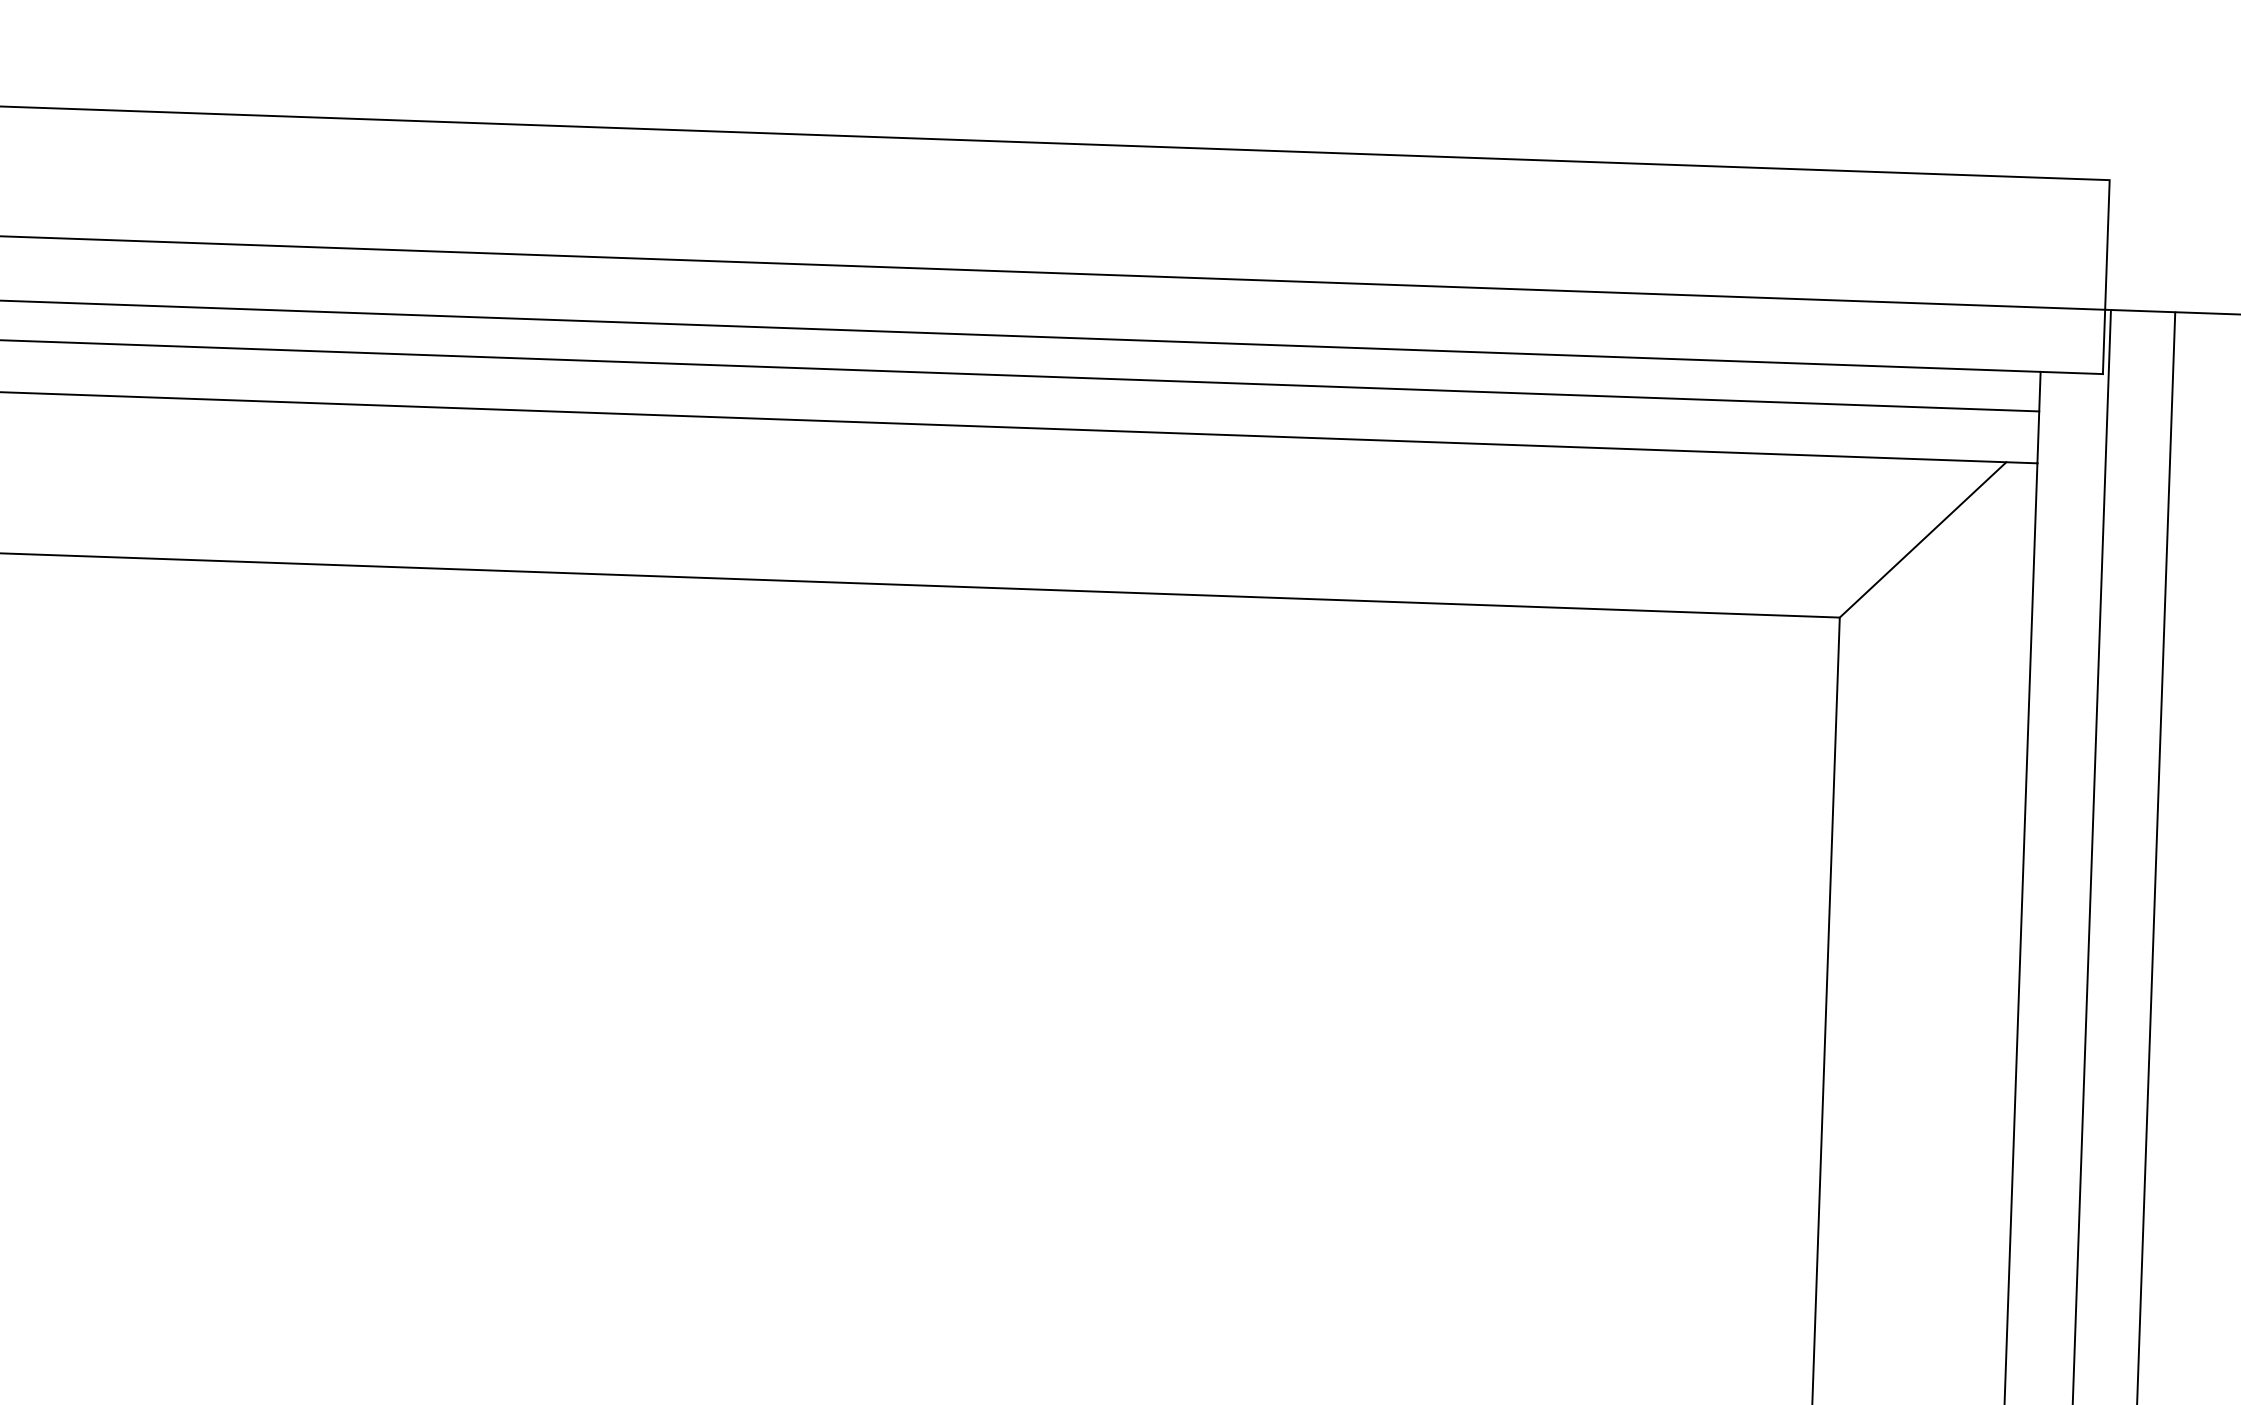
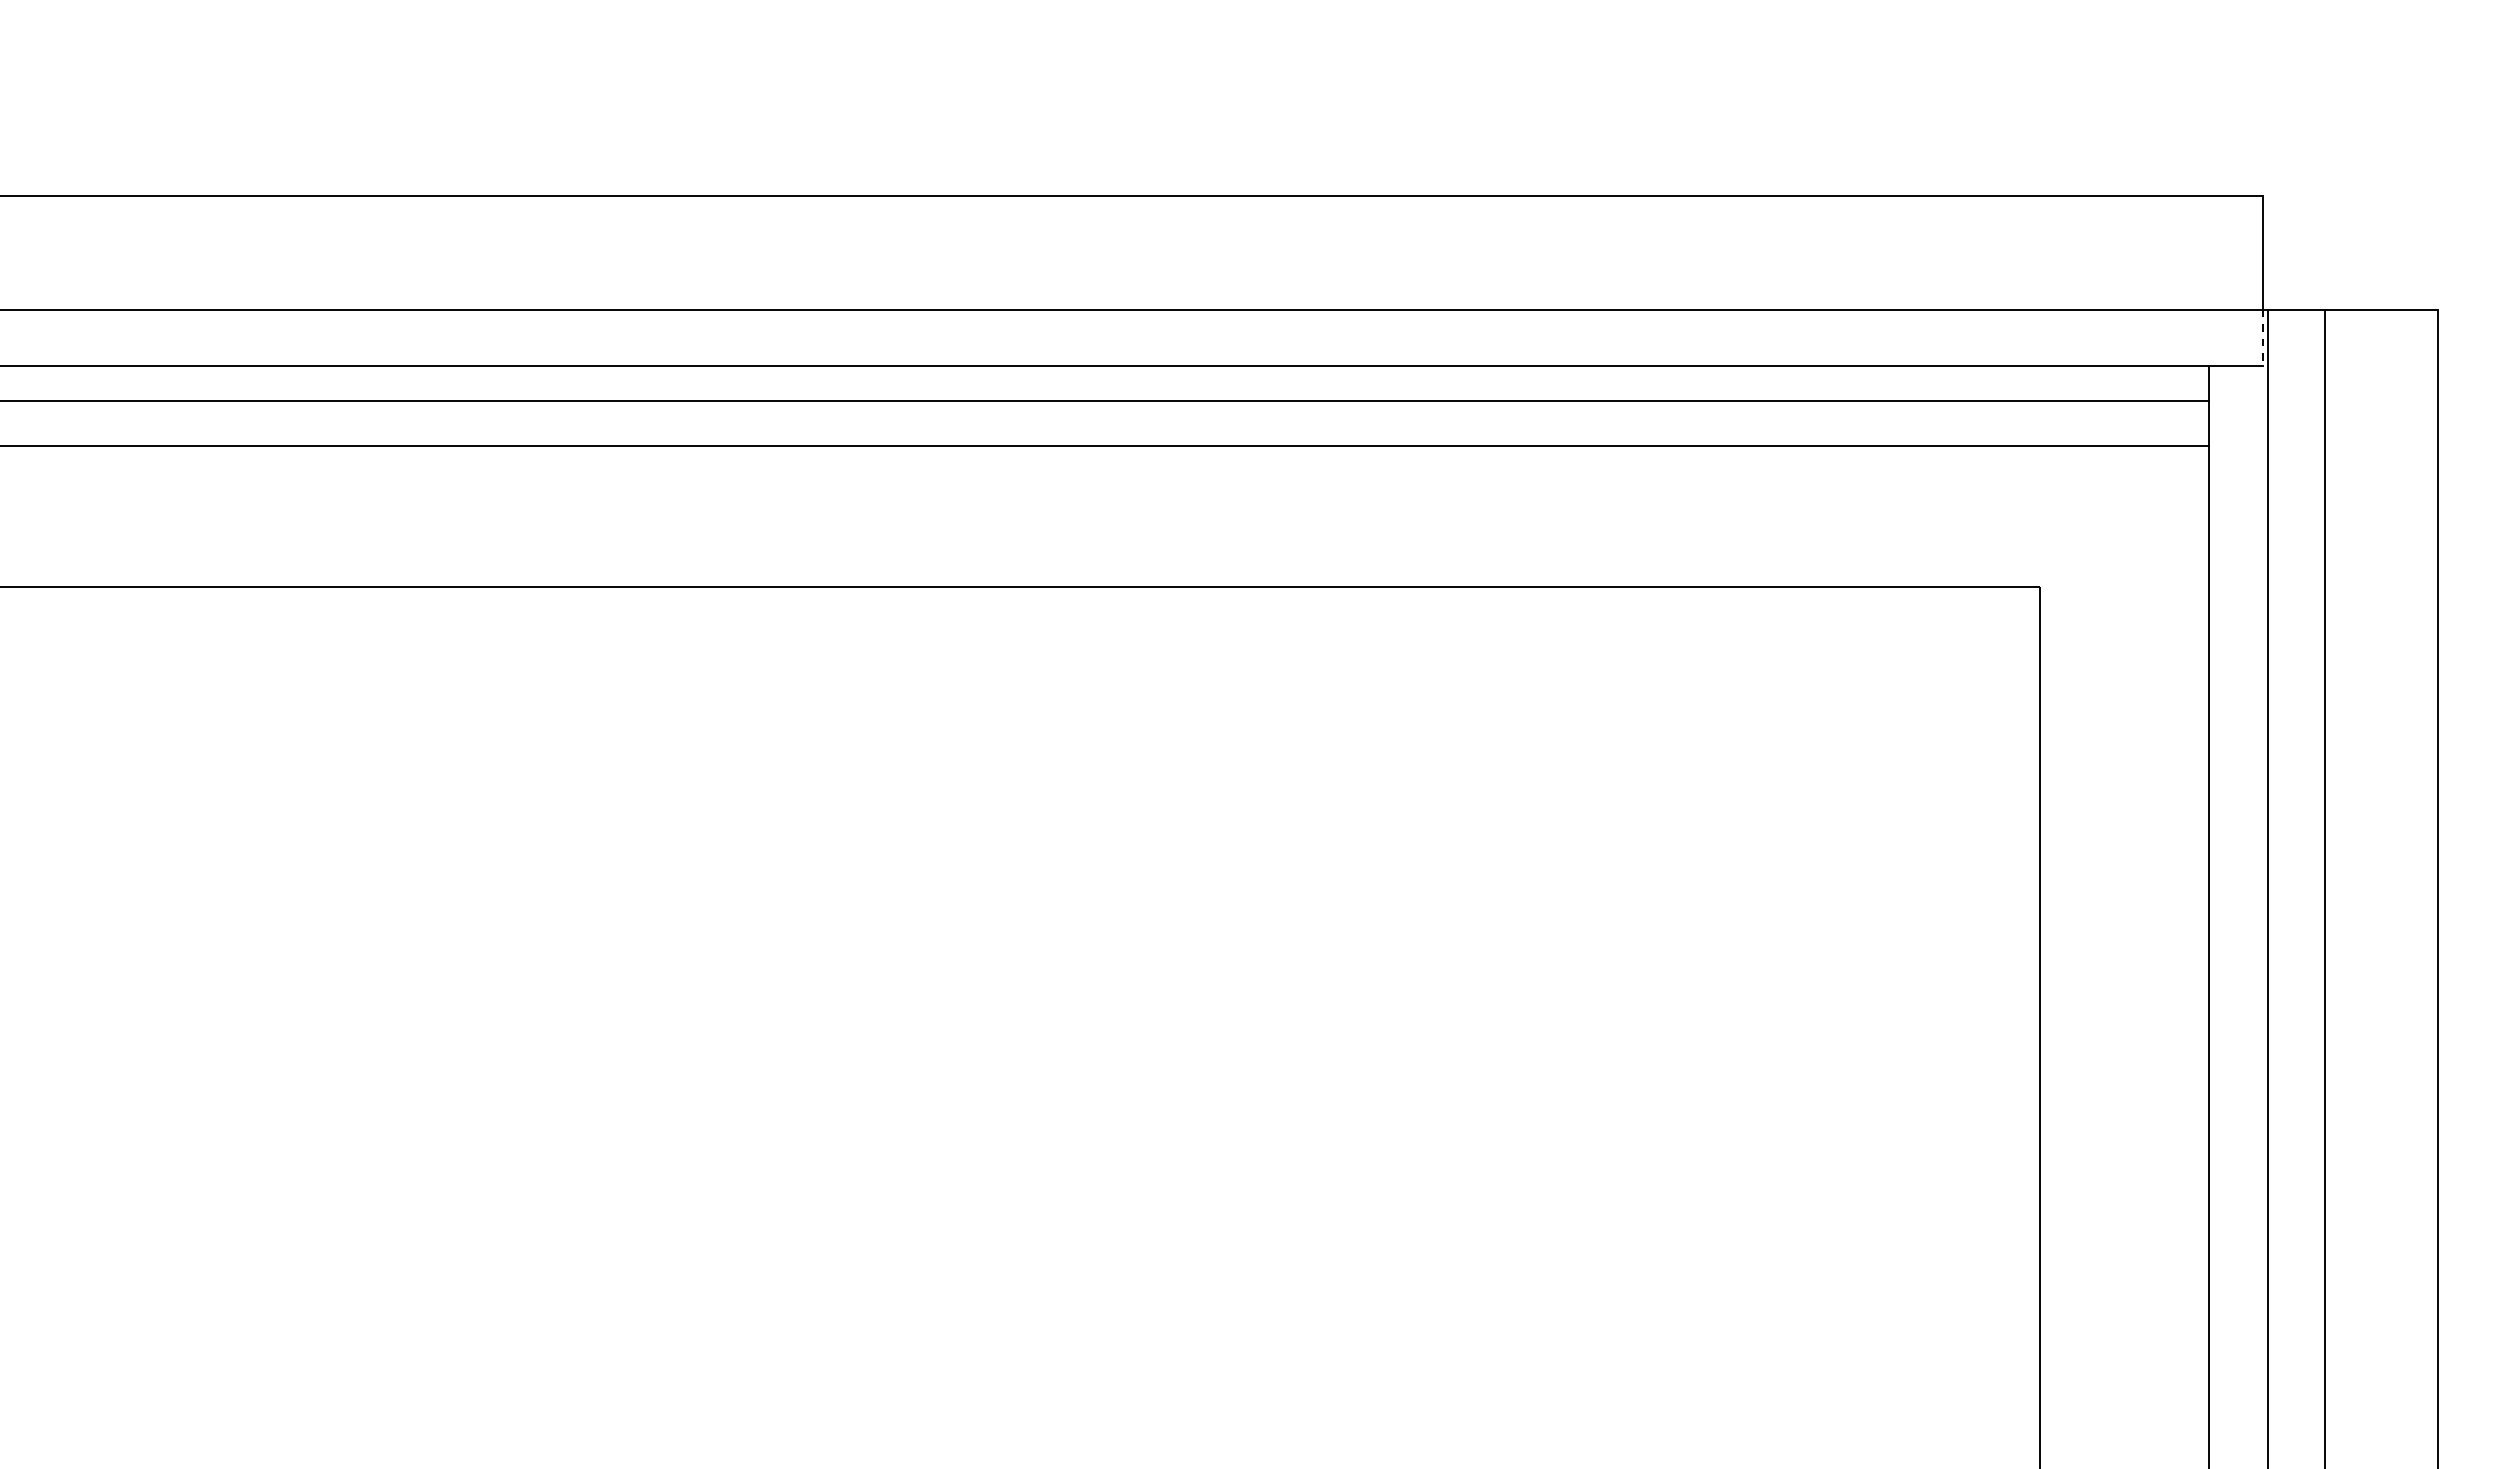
line: (2104, 342) -> (2263, 338), solid -> dashed
line: (1922, 539) -> (2110, 516), removed

